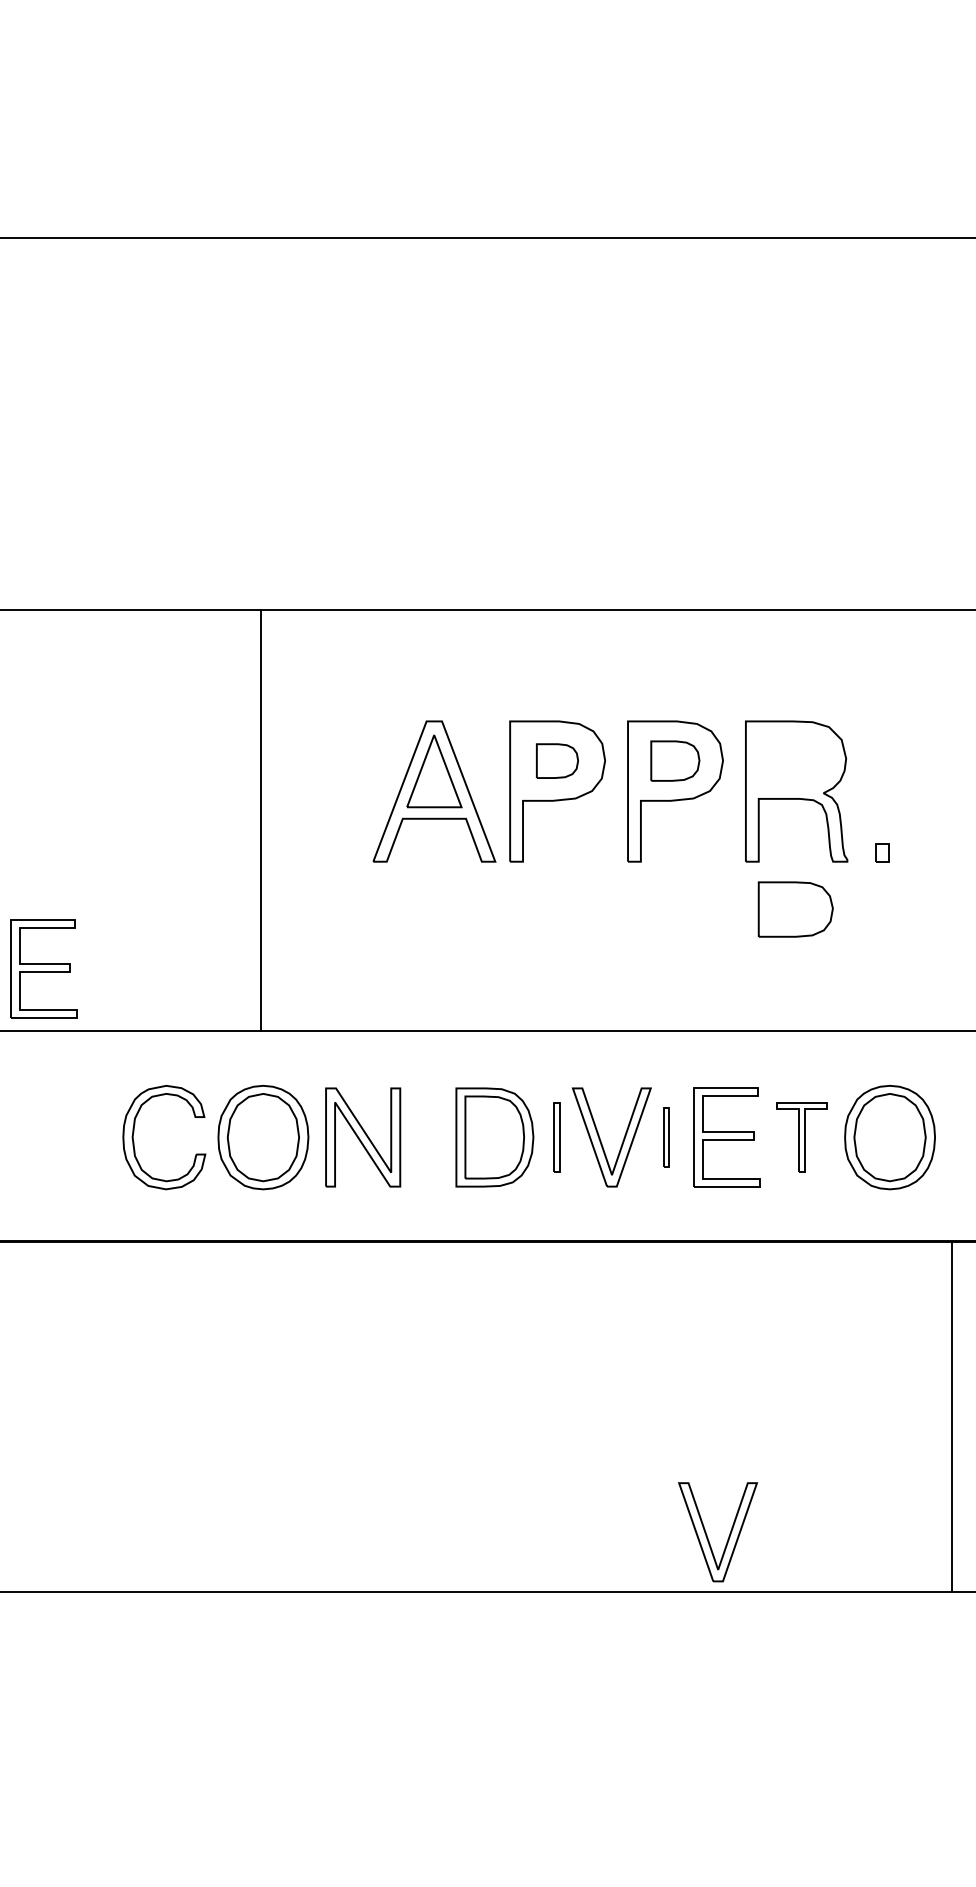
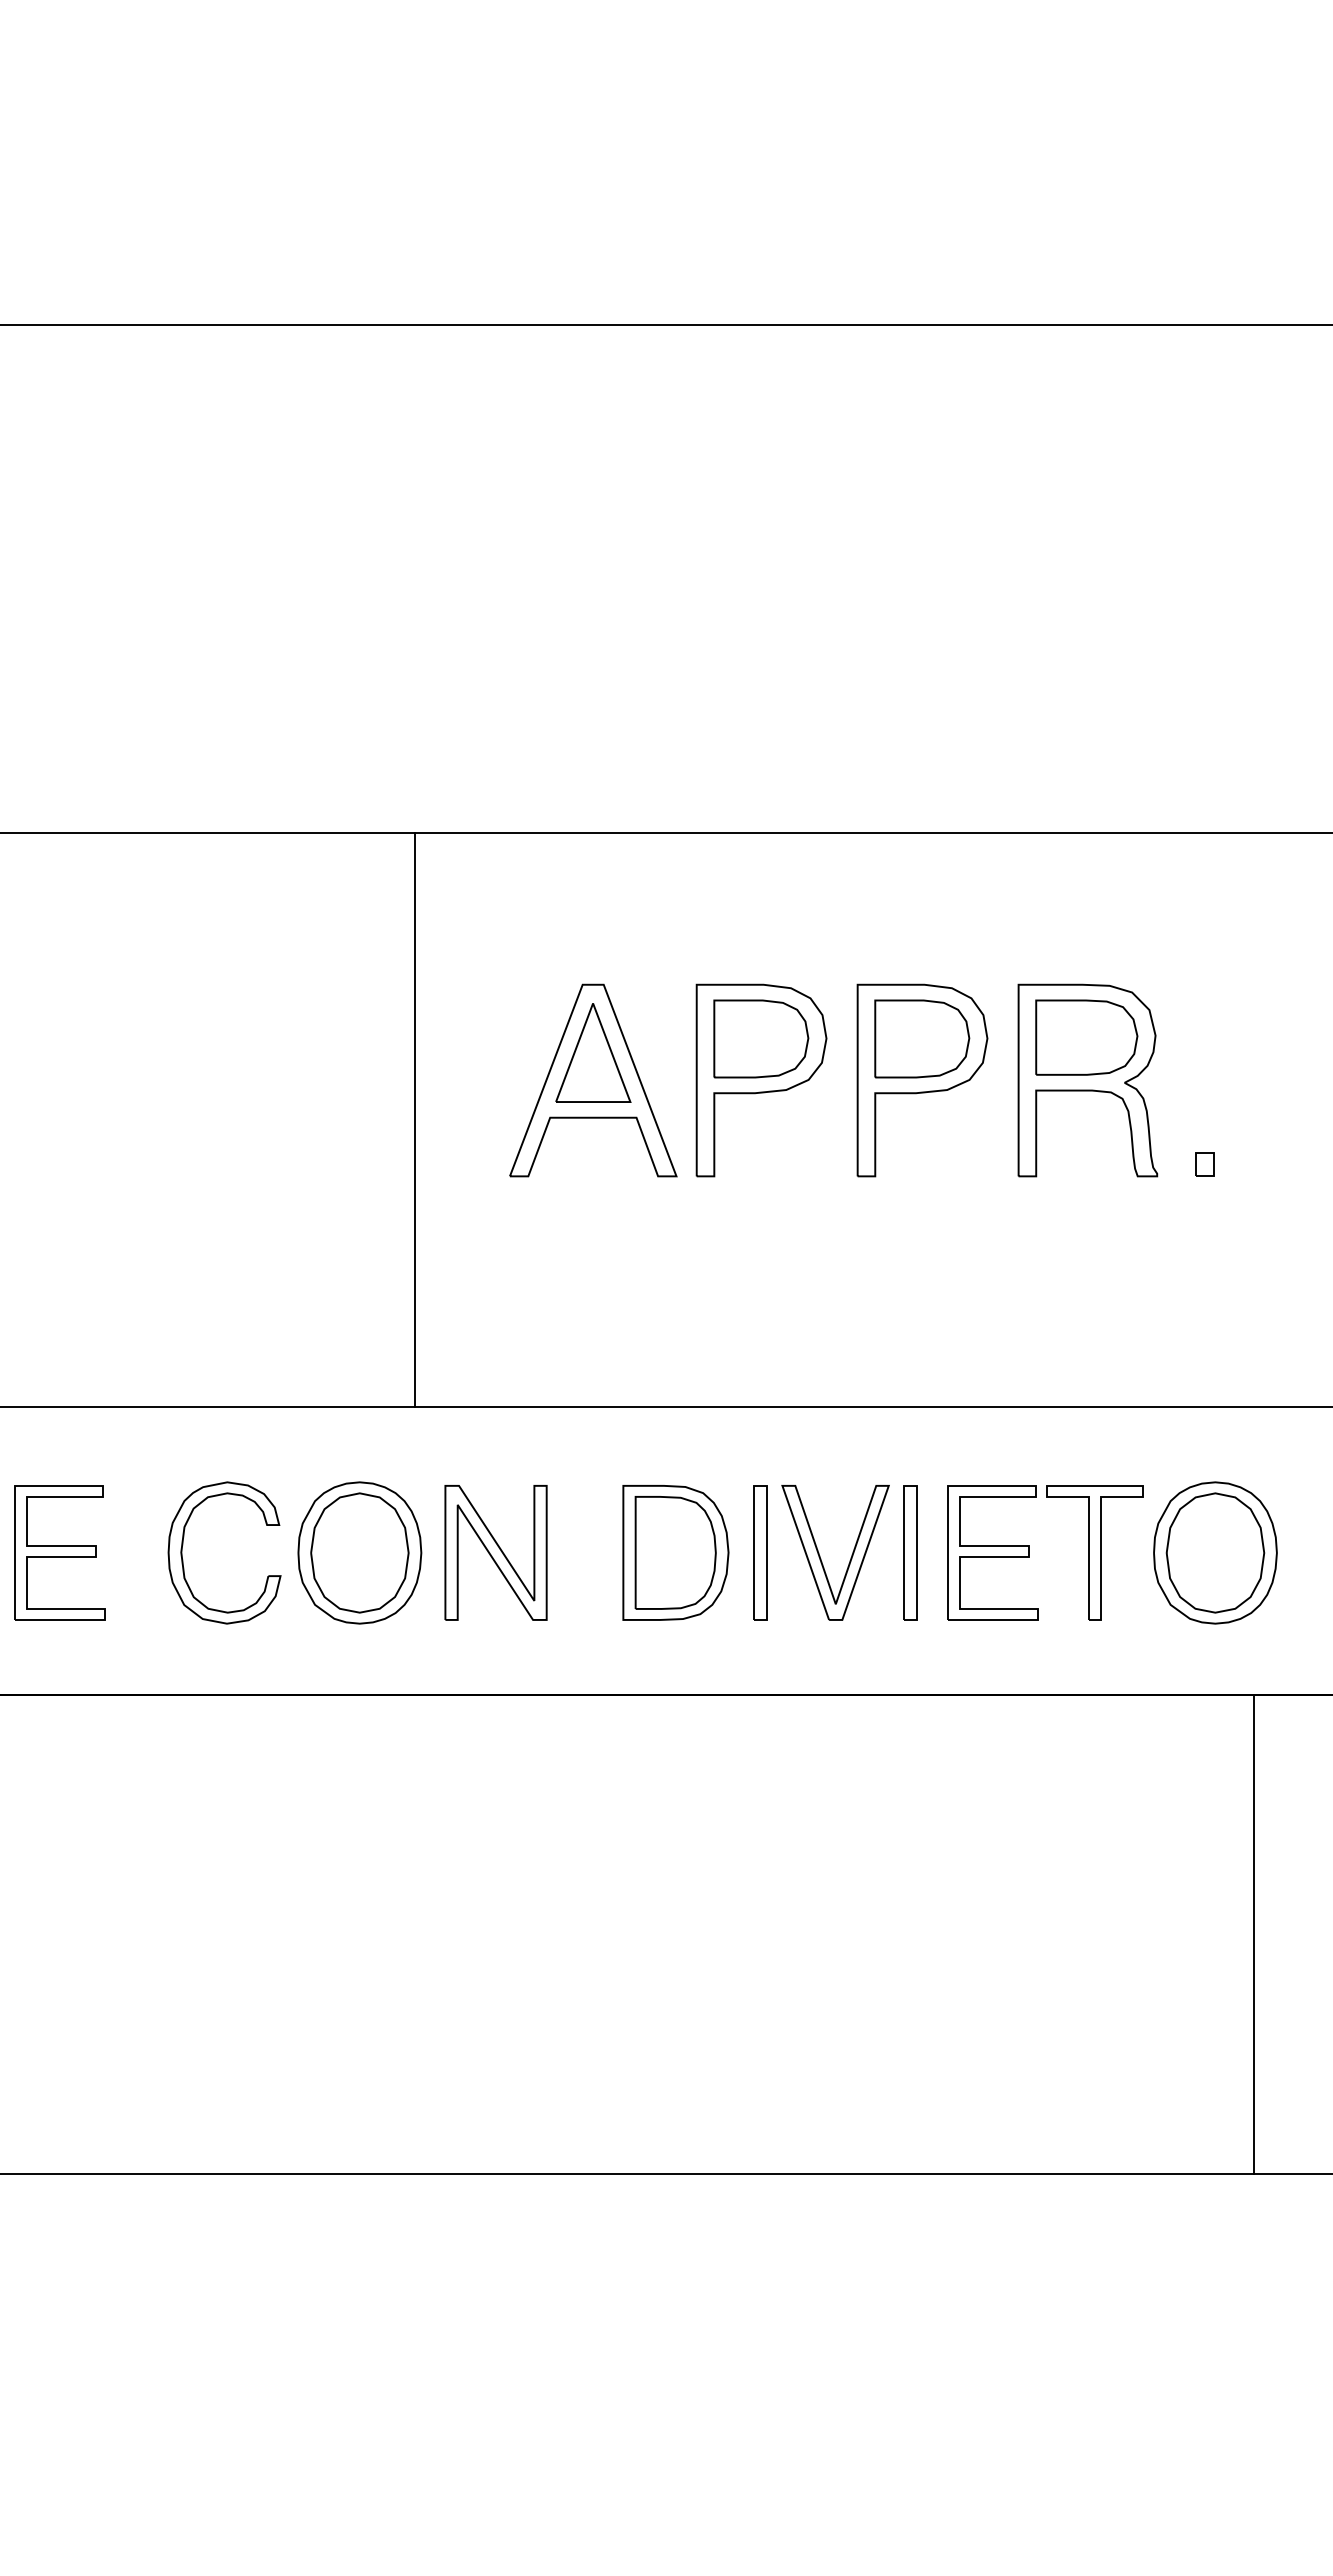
part: (557, 760) -> (761, 1038), size x1.67
part: (675, 760) -> (922, 1038), size x1.43
line: (260, 820) -> (415, 1119), moved
part: (795, 909) -> (1086, 1037), moved
part: (43, 968) -> (59, 1552), moved
part: (556, 1137) -> (760, 1552), size x1.43
part: (666, 1137) -> (910, 1552), size x1.67
part: (801, 1137) -> (1094, 1552), size x1.43
line: (952, 1416) -> (1253, 1933), moved
part: (707, 1536) -> (966, 2097), removed

